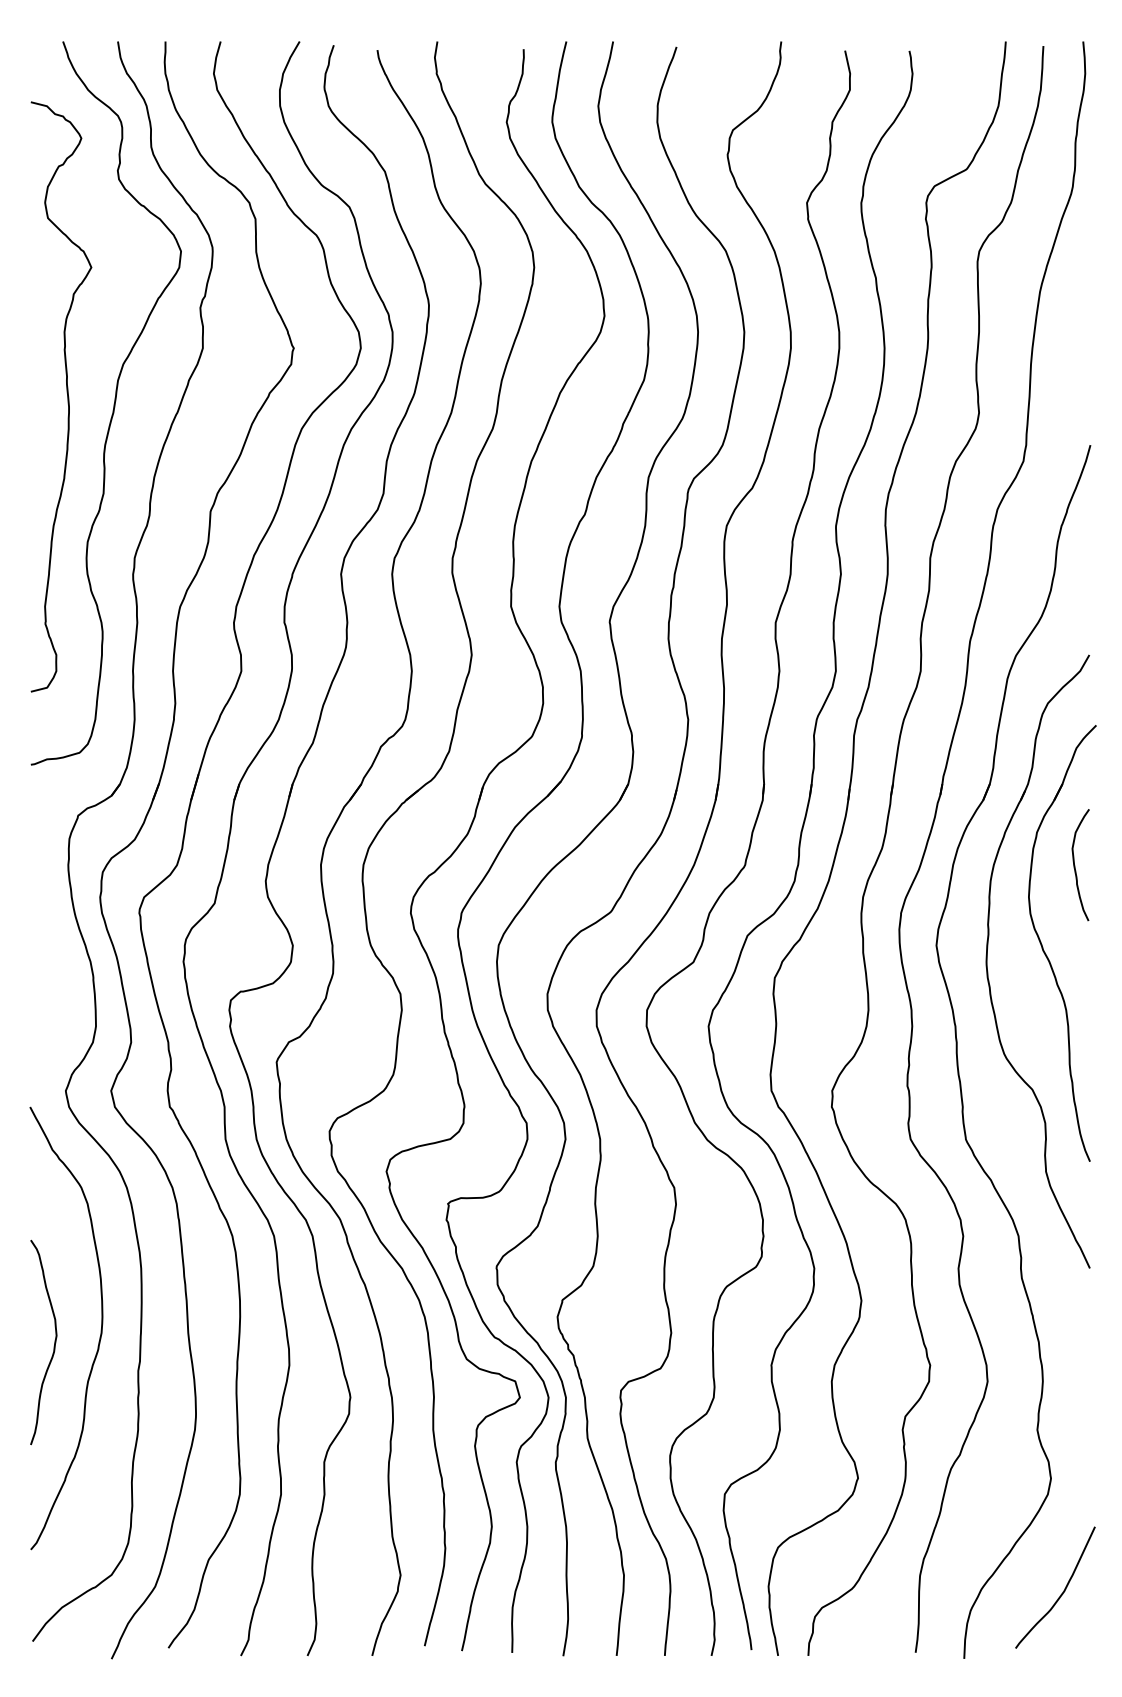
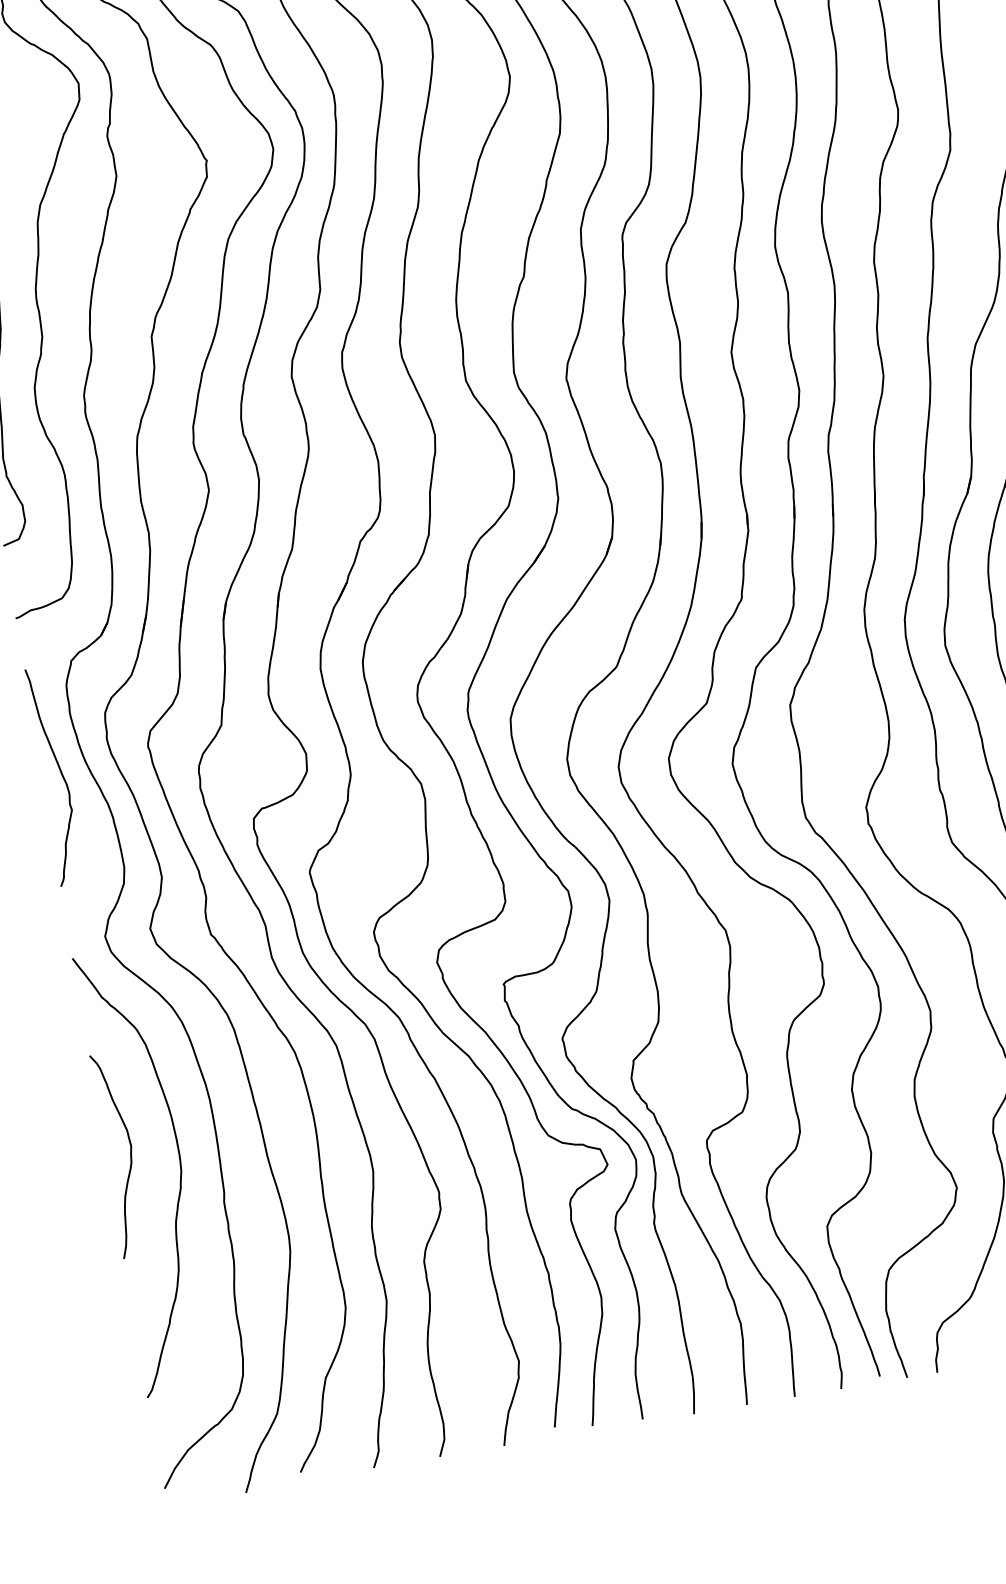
curve: (49, 925) -> (61, 774), added
curve: (53, 1346) -> (129, 1157), moved

